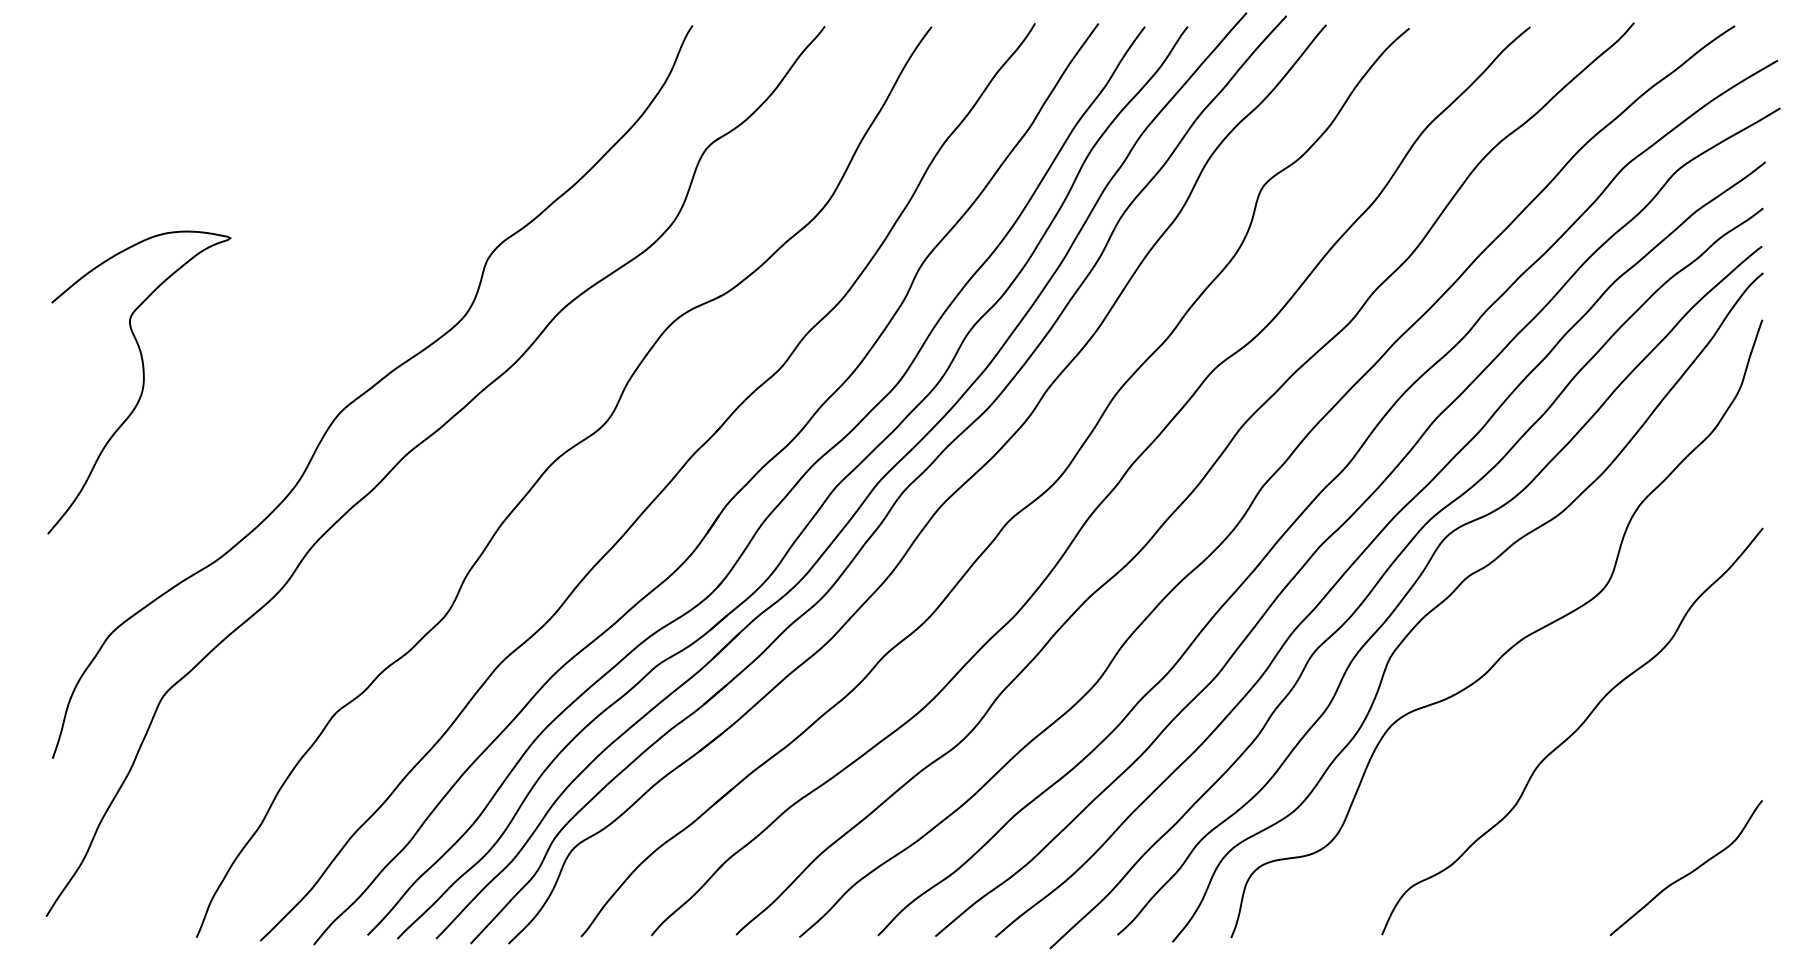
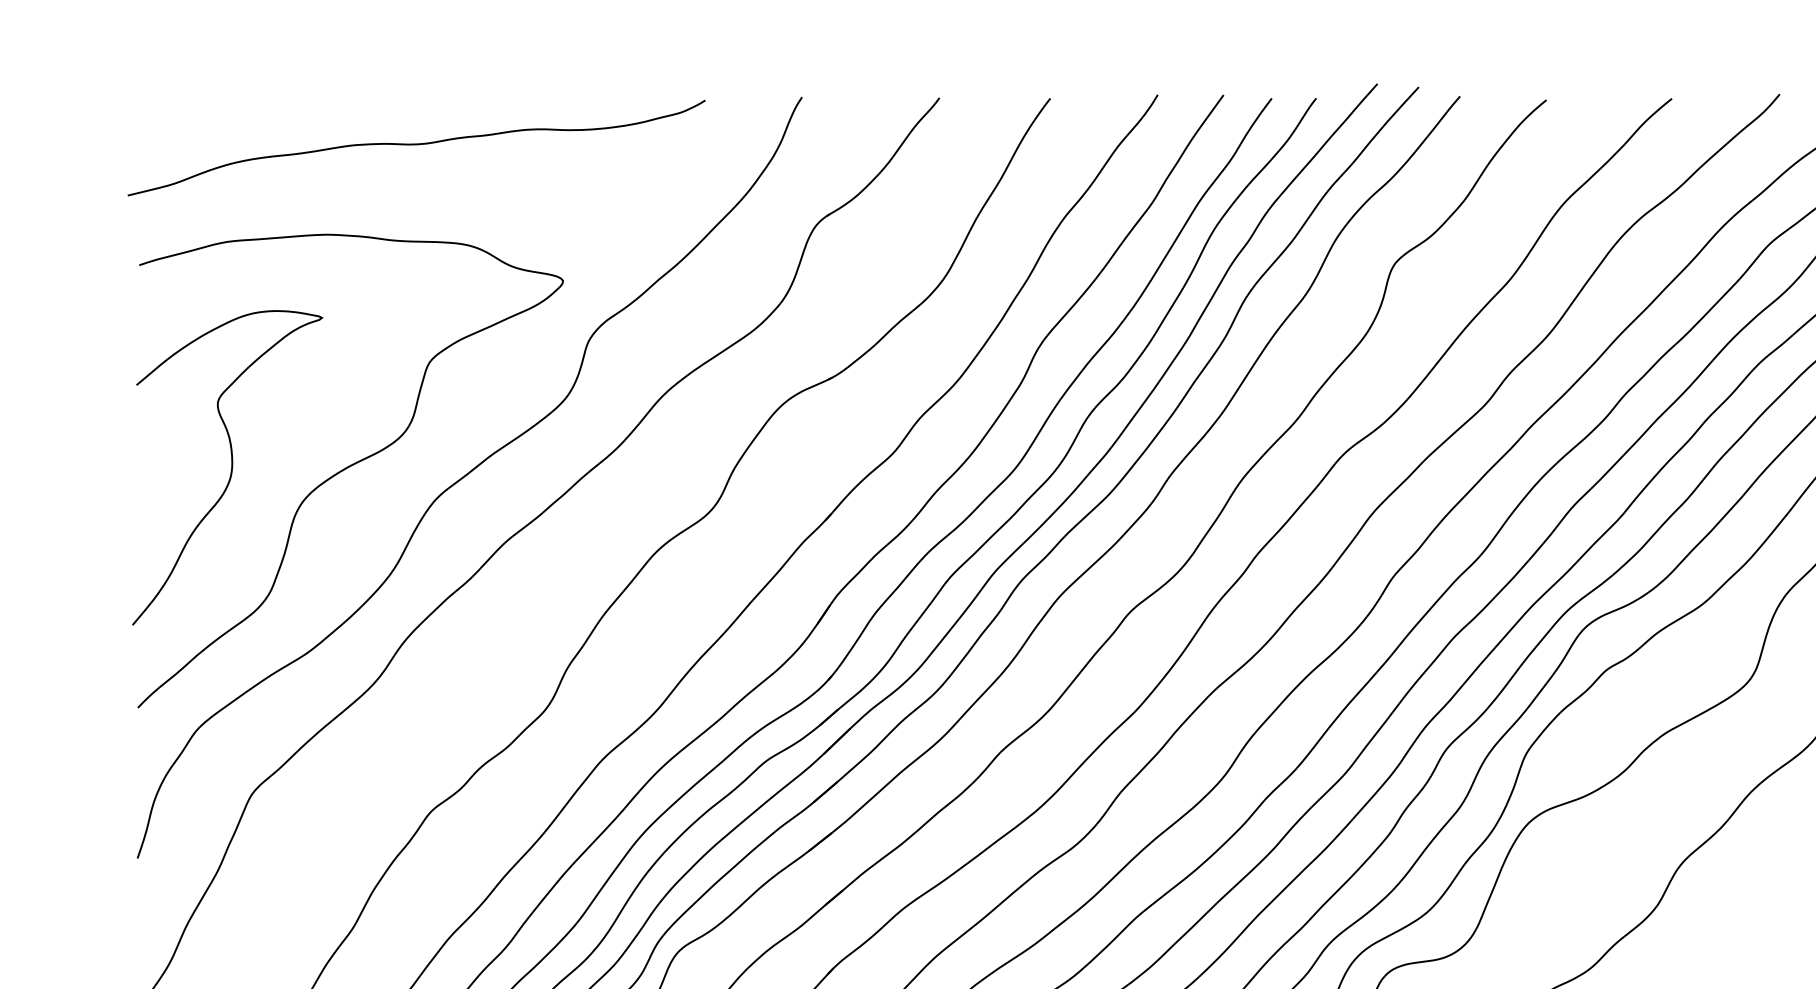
curve: (321, 71) -> (416, 144), added
part: (257, 385) -> (350, 470), added

